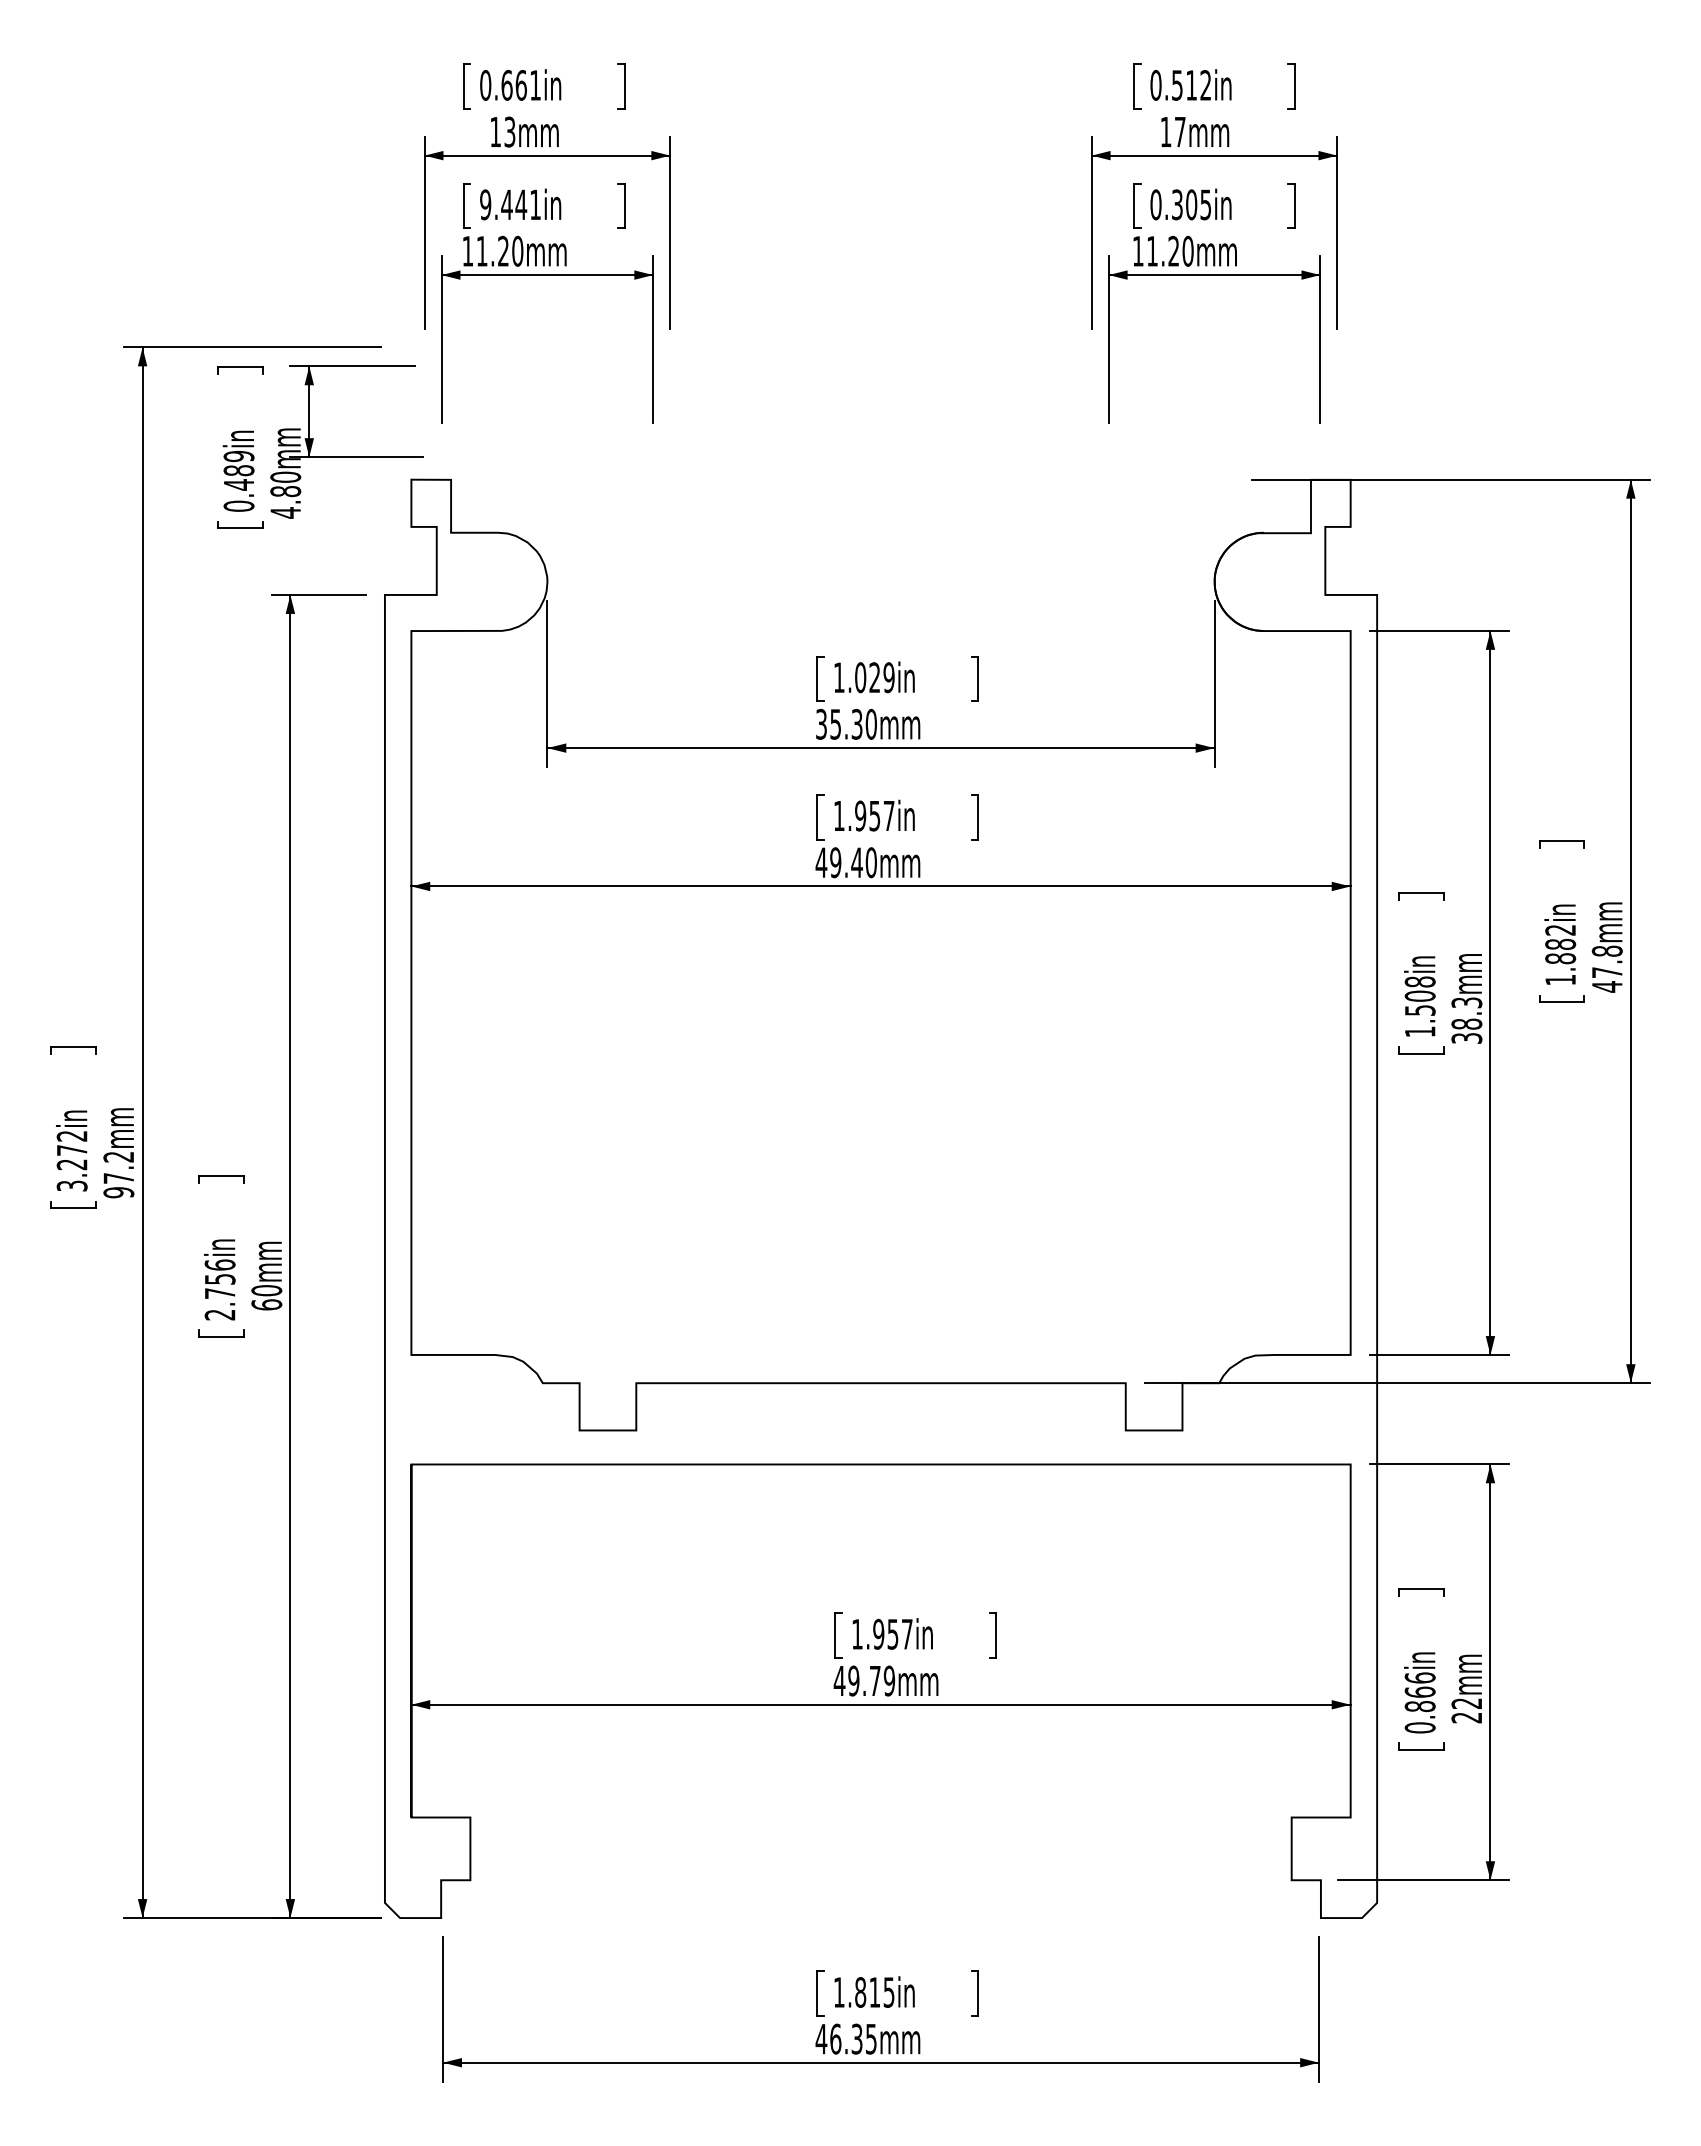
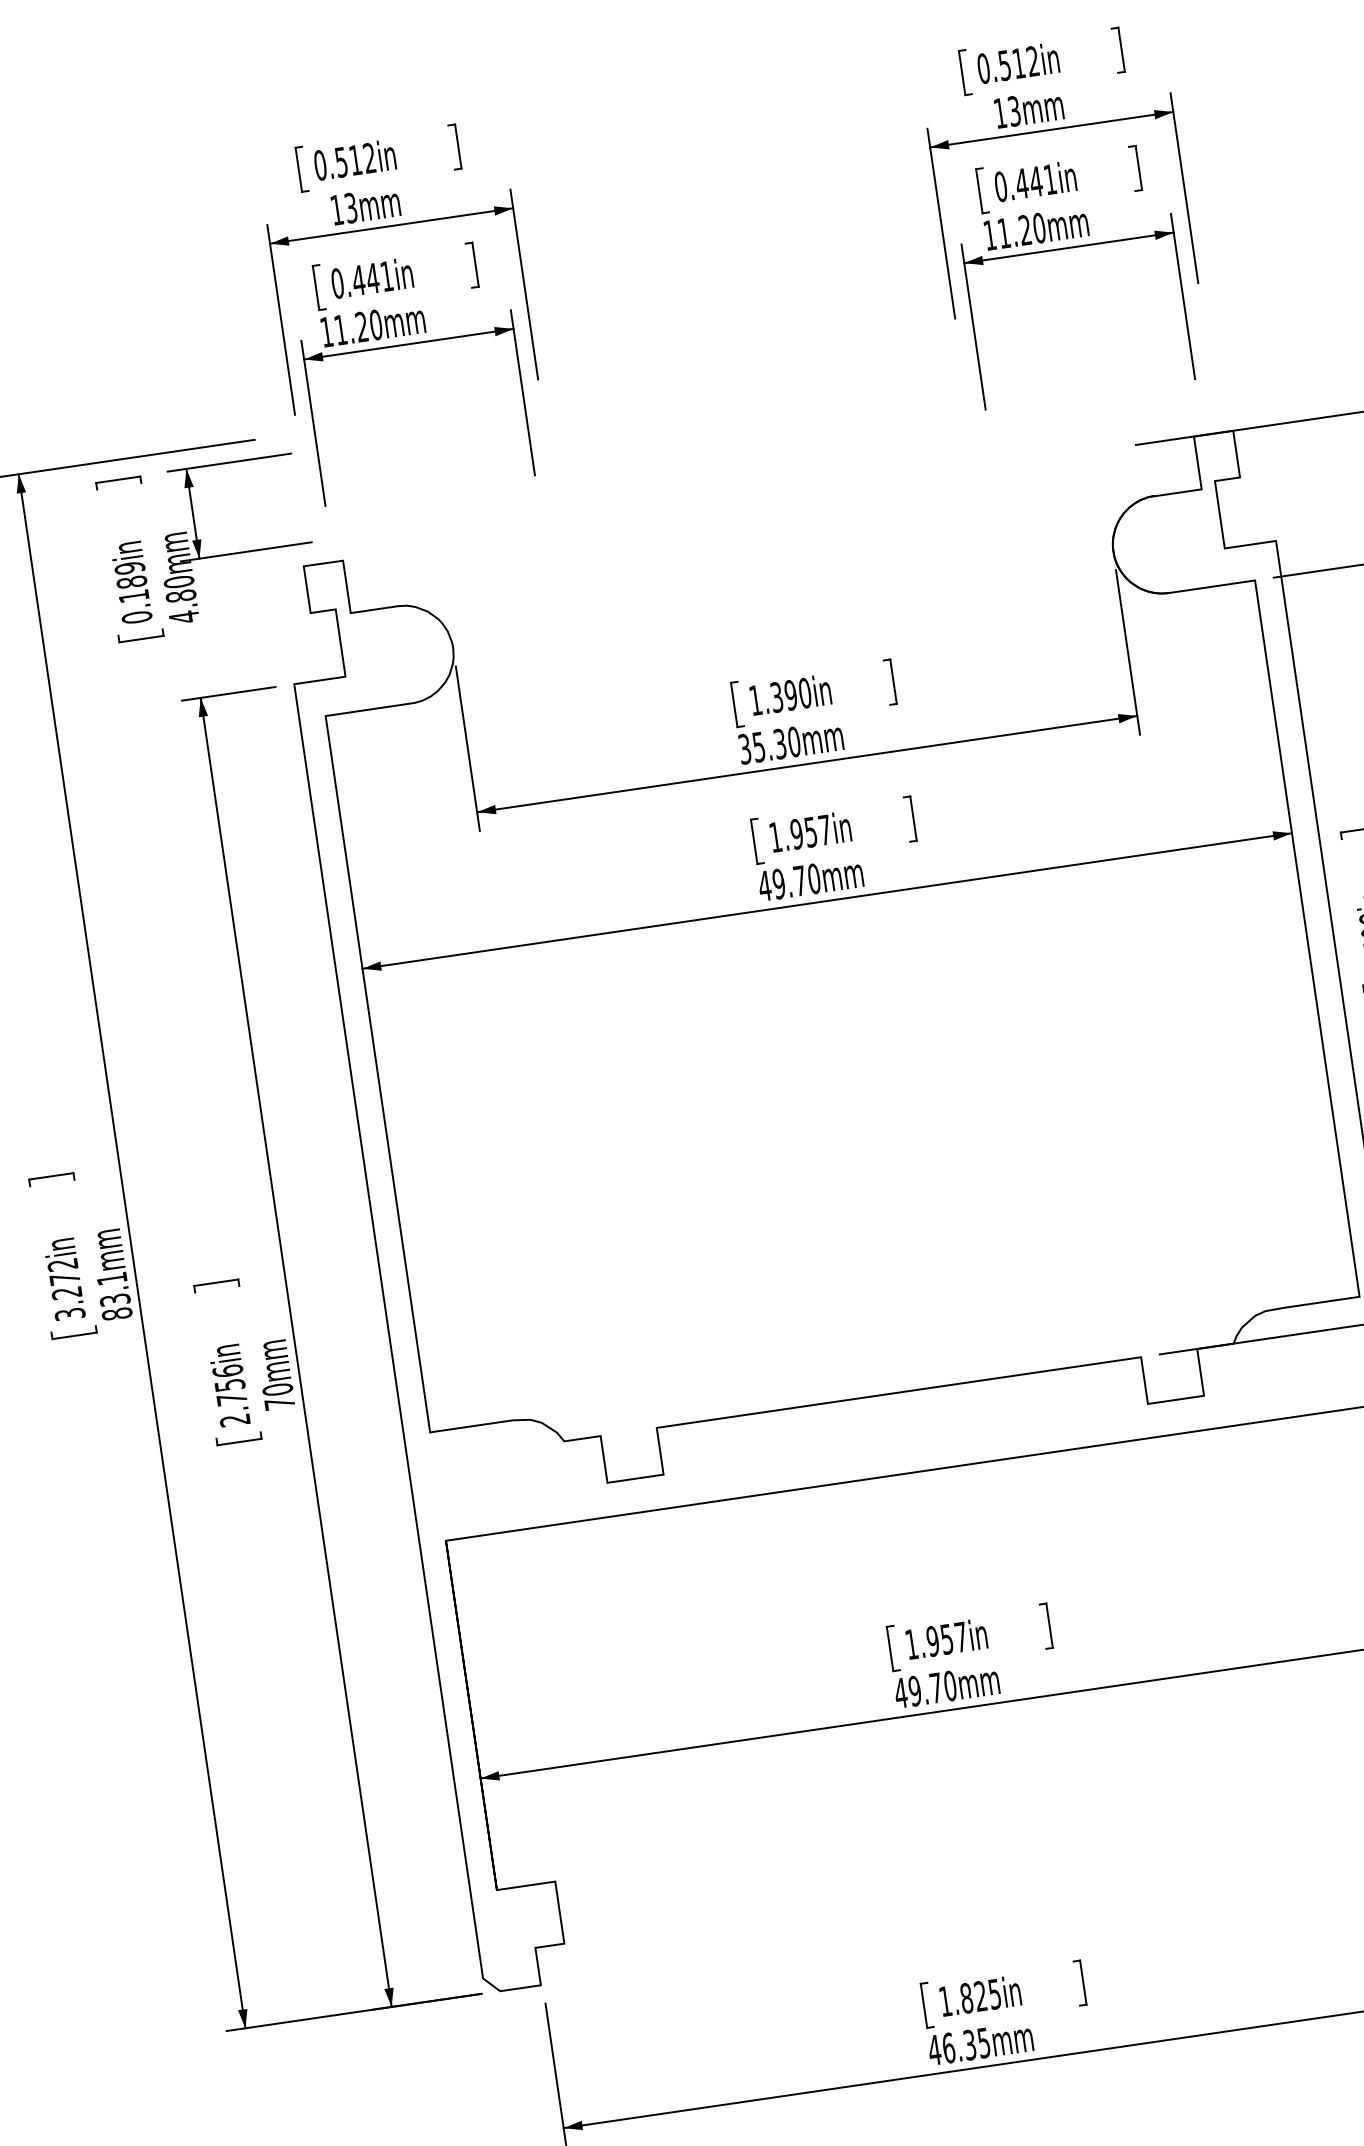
text: (520, 84) -> (354, 159), 0.661in -> 0.512in
text: (1180, 131) -> (1014, 110), 17mm -> 13mm
text: (485, 204) -> (337, 283), 9.441in -> 0.441in
text: (1190, 204) -> (1035, 181), 0.305in -> 0.441in
text: (238, 484) -> (133, 596), 0.489in -> 0.189in
text: (874, 677) -> (790, 695), 1.029in -> 1.390in
text: (856, 862) -> (799, 880), 49.40mm -> 49.70mm
text: (118, 1175) -> (114, 1297), 97.2mm -> 83.1mm
text: (266, 1304) -> (279, 1403), 60mm -> 70mm
text: (889, 1680) -> (950, 1685), 49.79mm -> 49.70mm
text: (874, 1992) -> (980, 1996), 1.815in -> 1.825in

